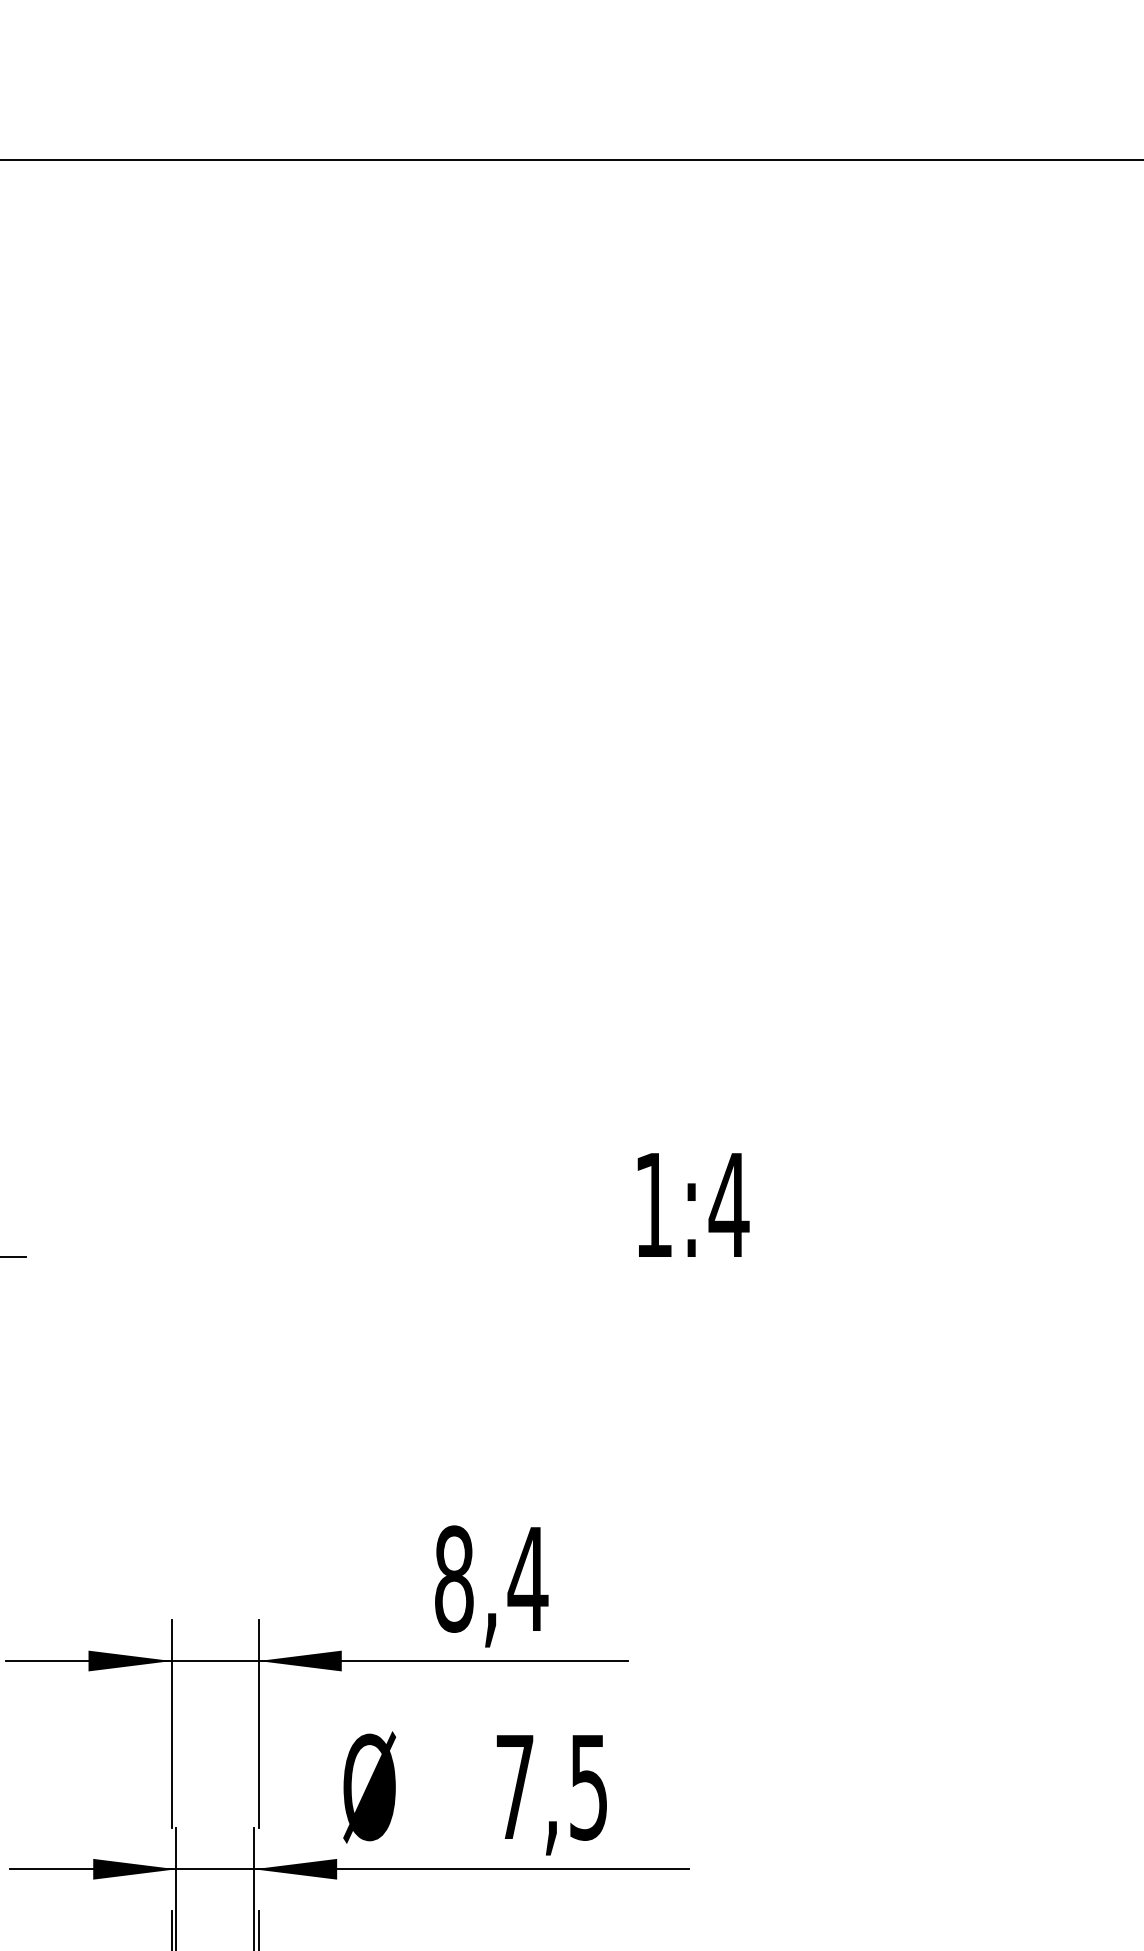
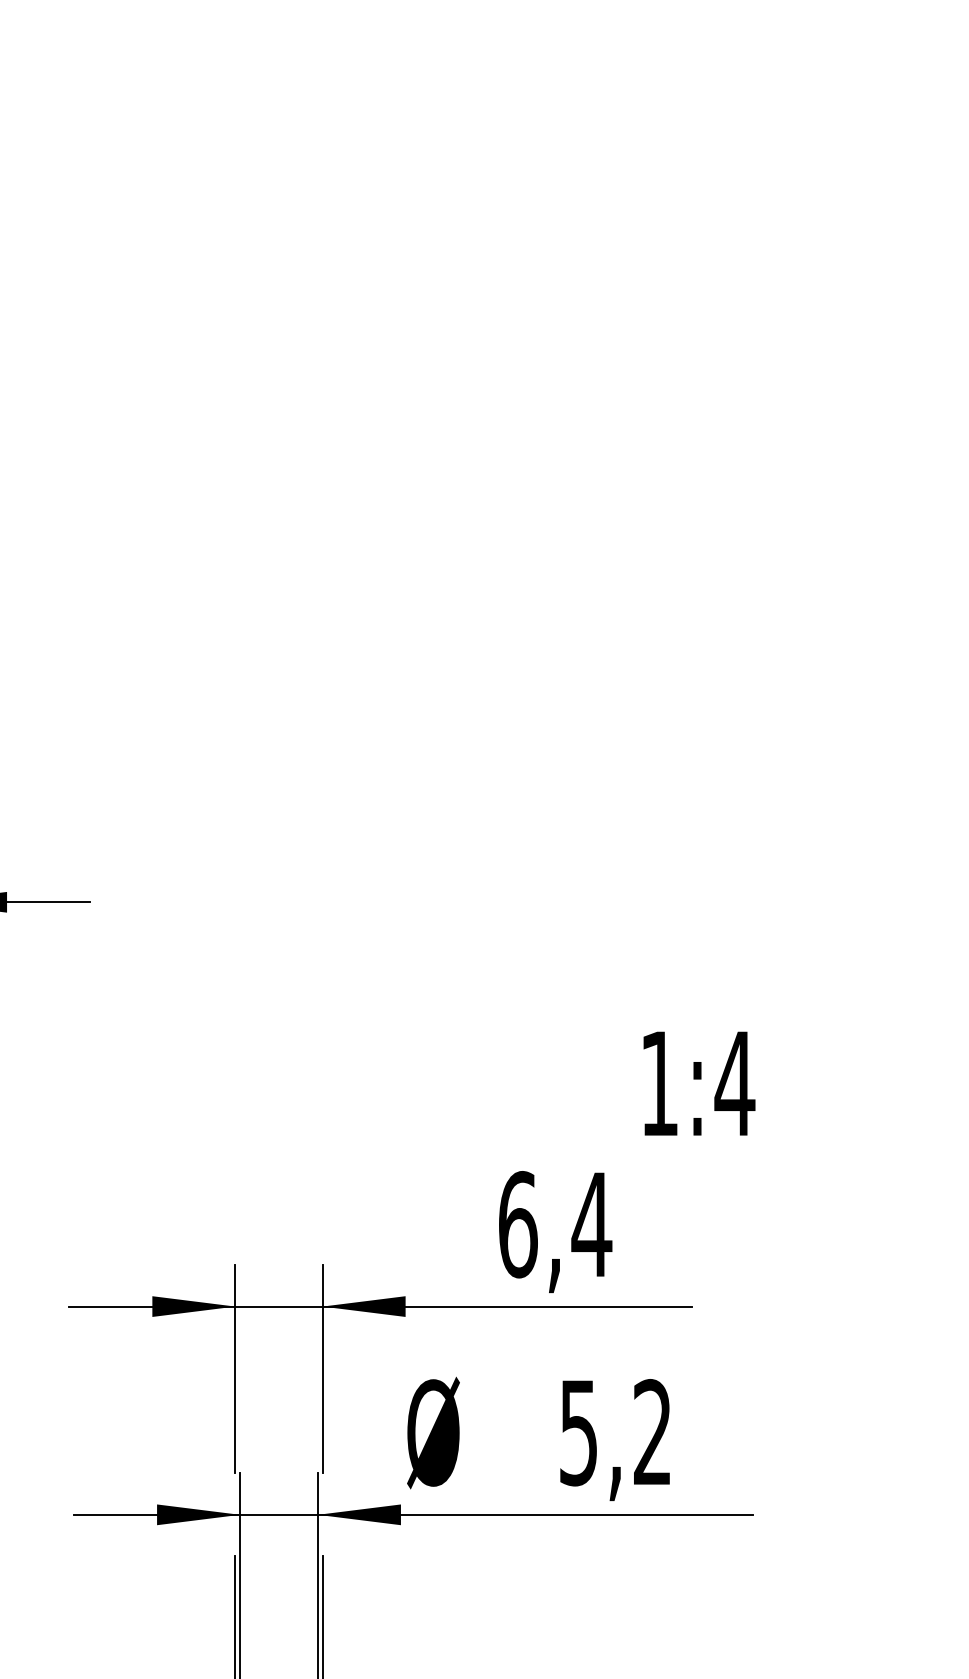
text: (693, 1204) -> (699, 1083), moved
text: (454, 1578) -> (518, 1224), 8,4 -> 6,4
text: (551, 1786) -> (615, 1432), 7,5 -> 5,2

